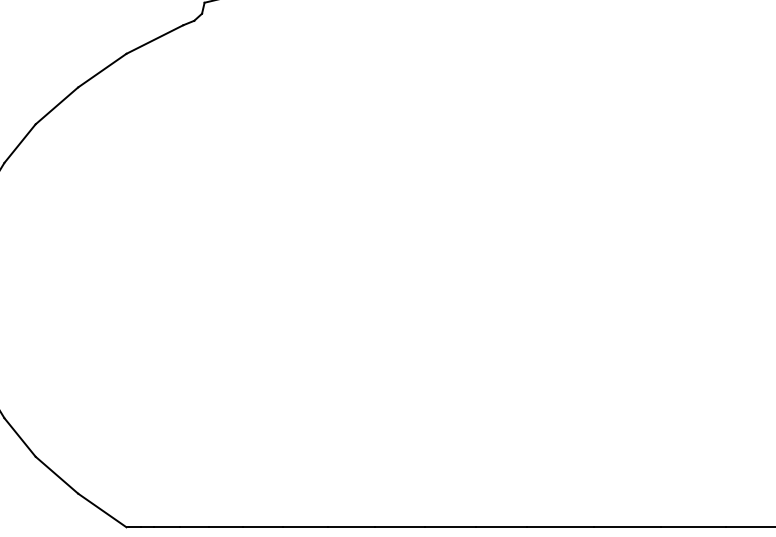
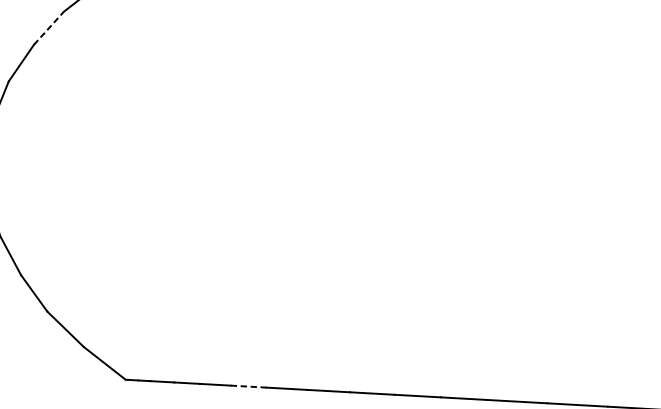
line: (20, 143) -> (49, 28), solid -> dashed
line: (262, 527) -> (248, 386), solid -> dashed

